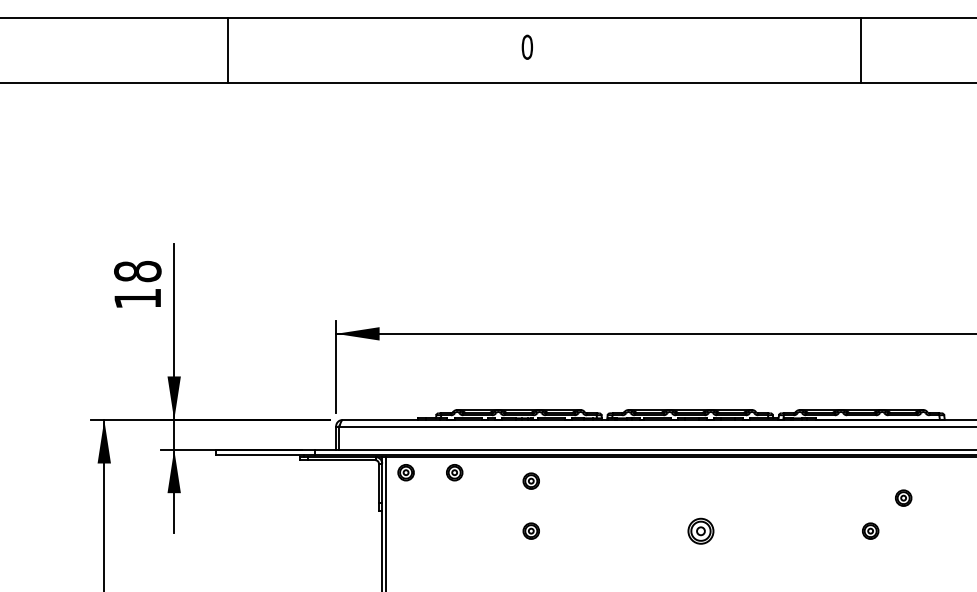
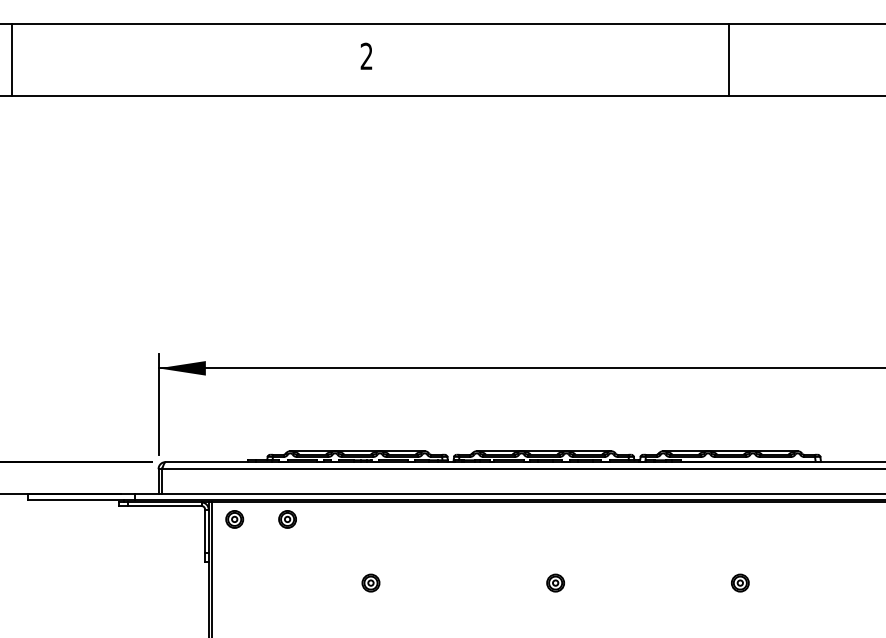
text: (527, 46) -> (366, 55), 0 -> 2
line: (227, 50) -> (12, 59), moved
part: (530, 480) -> (370, 527), removed
part: (903, 497) -> (776, 546), removed
part: (700, 530) -> (555, 582), size x0.62

